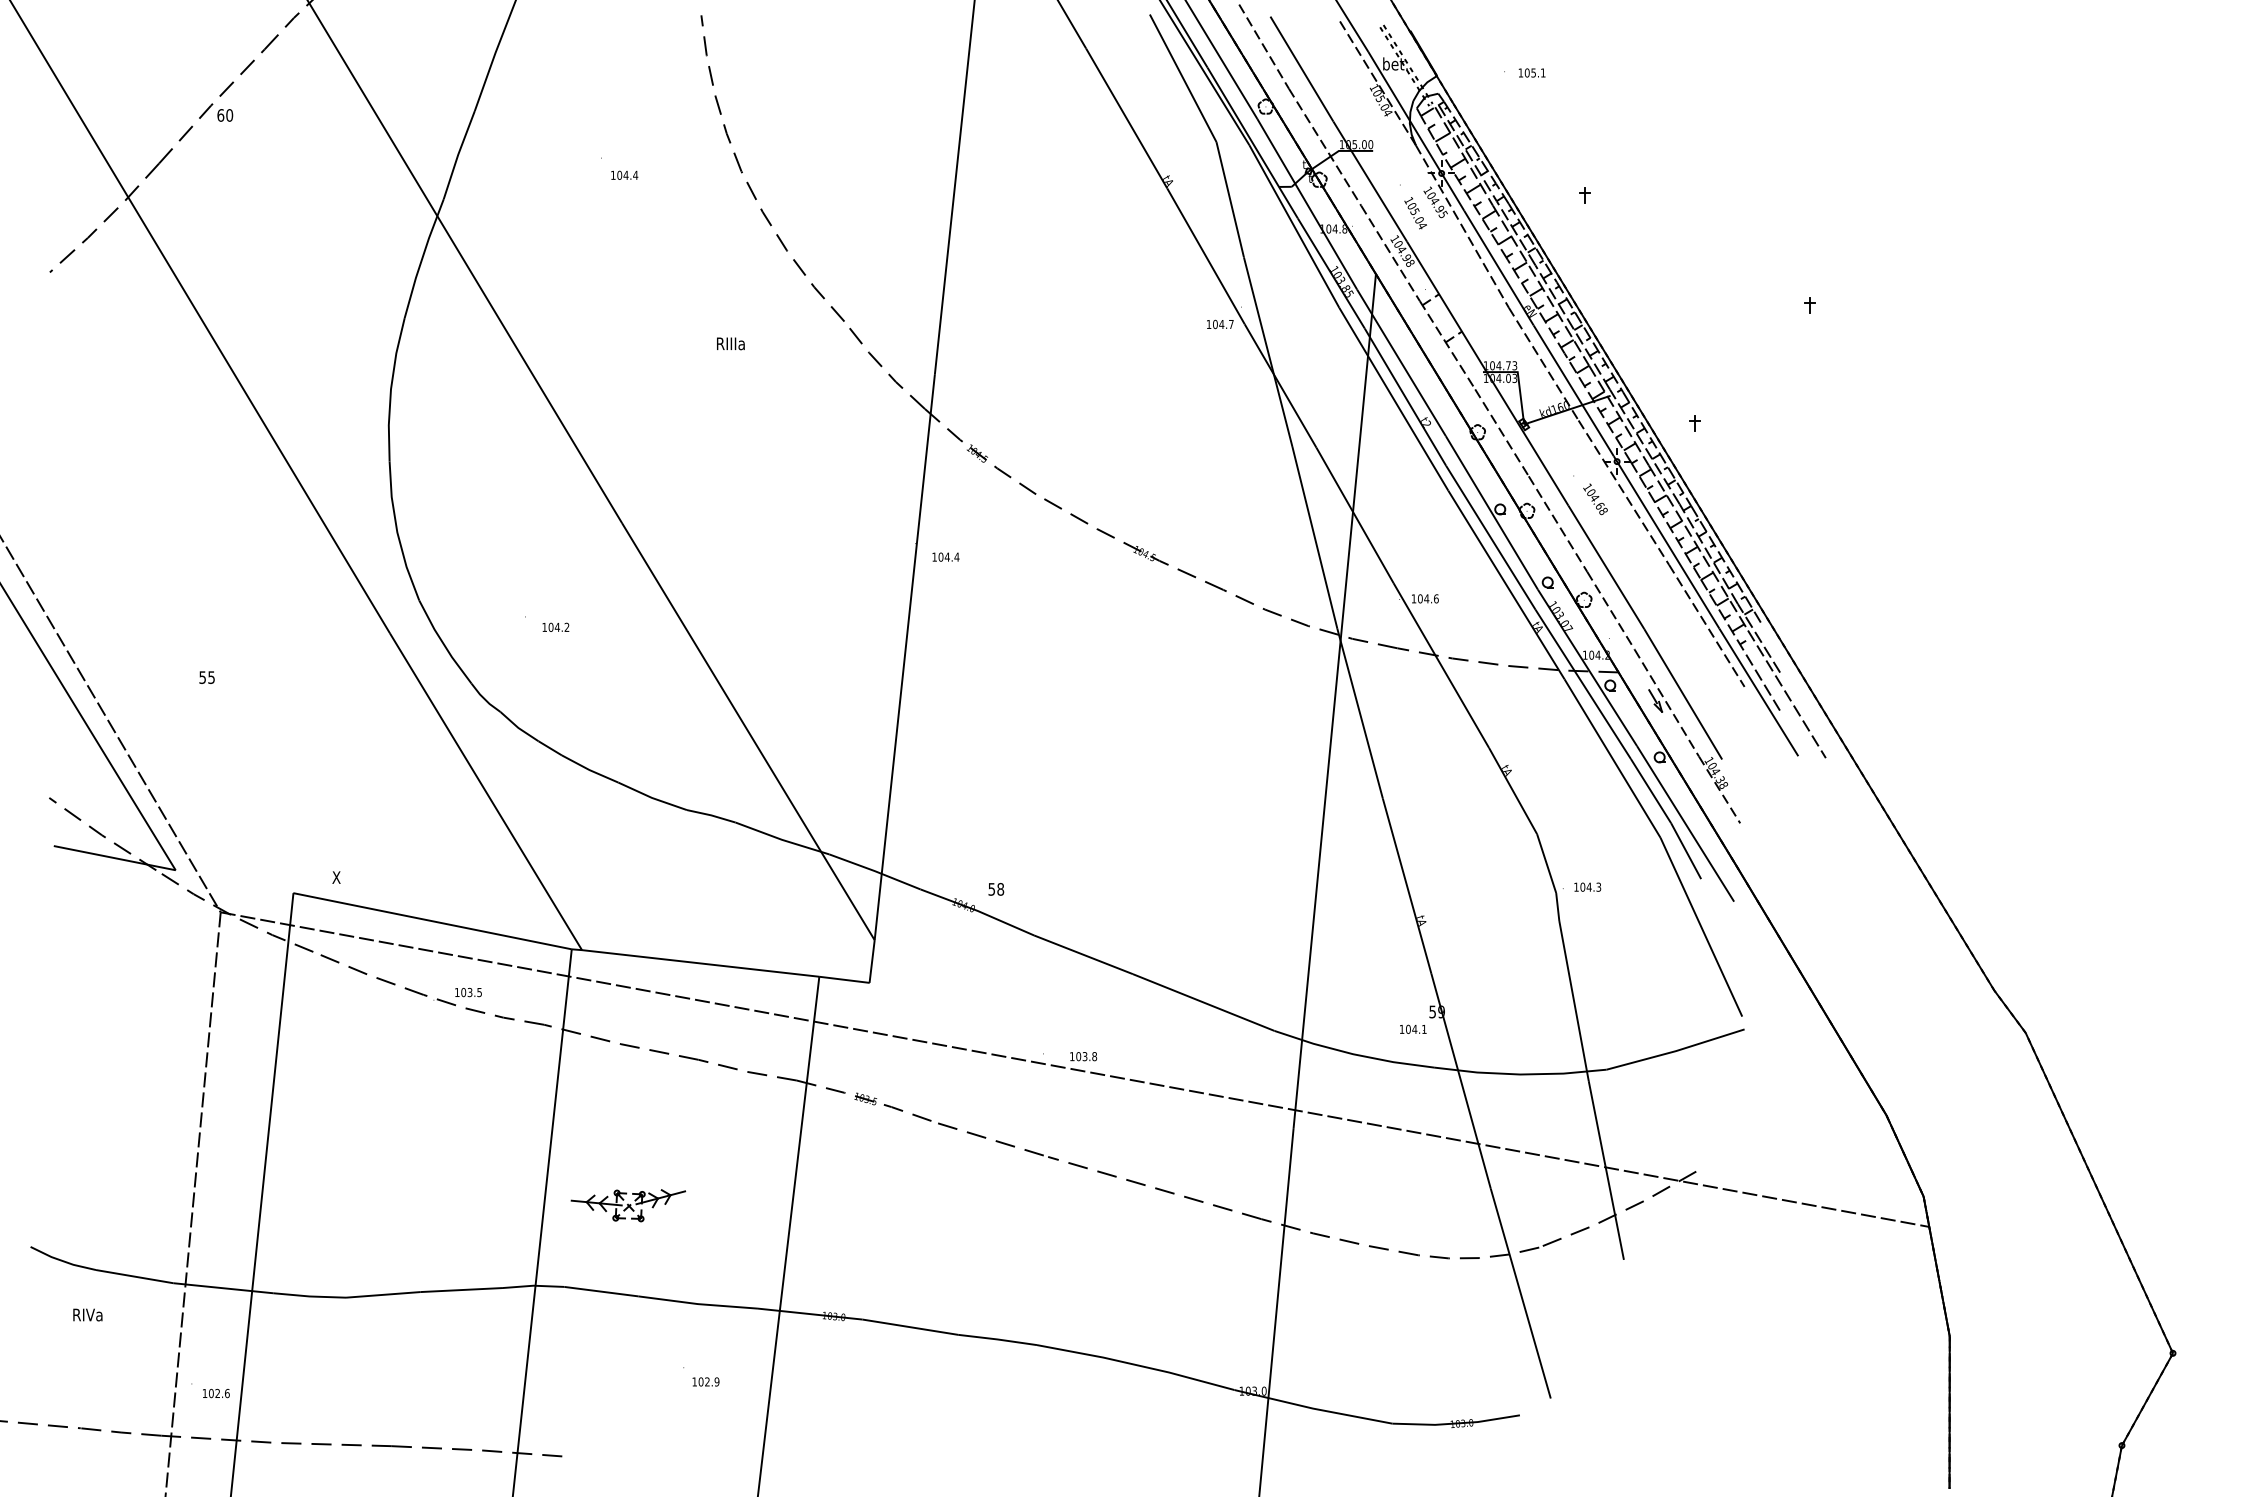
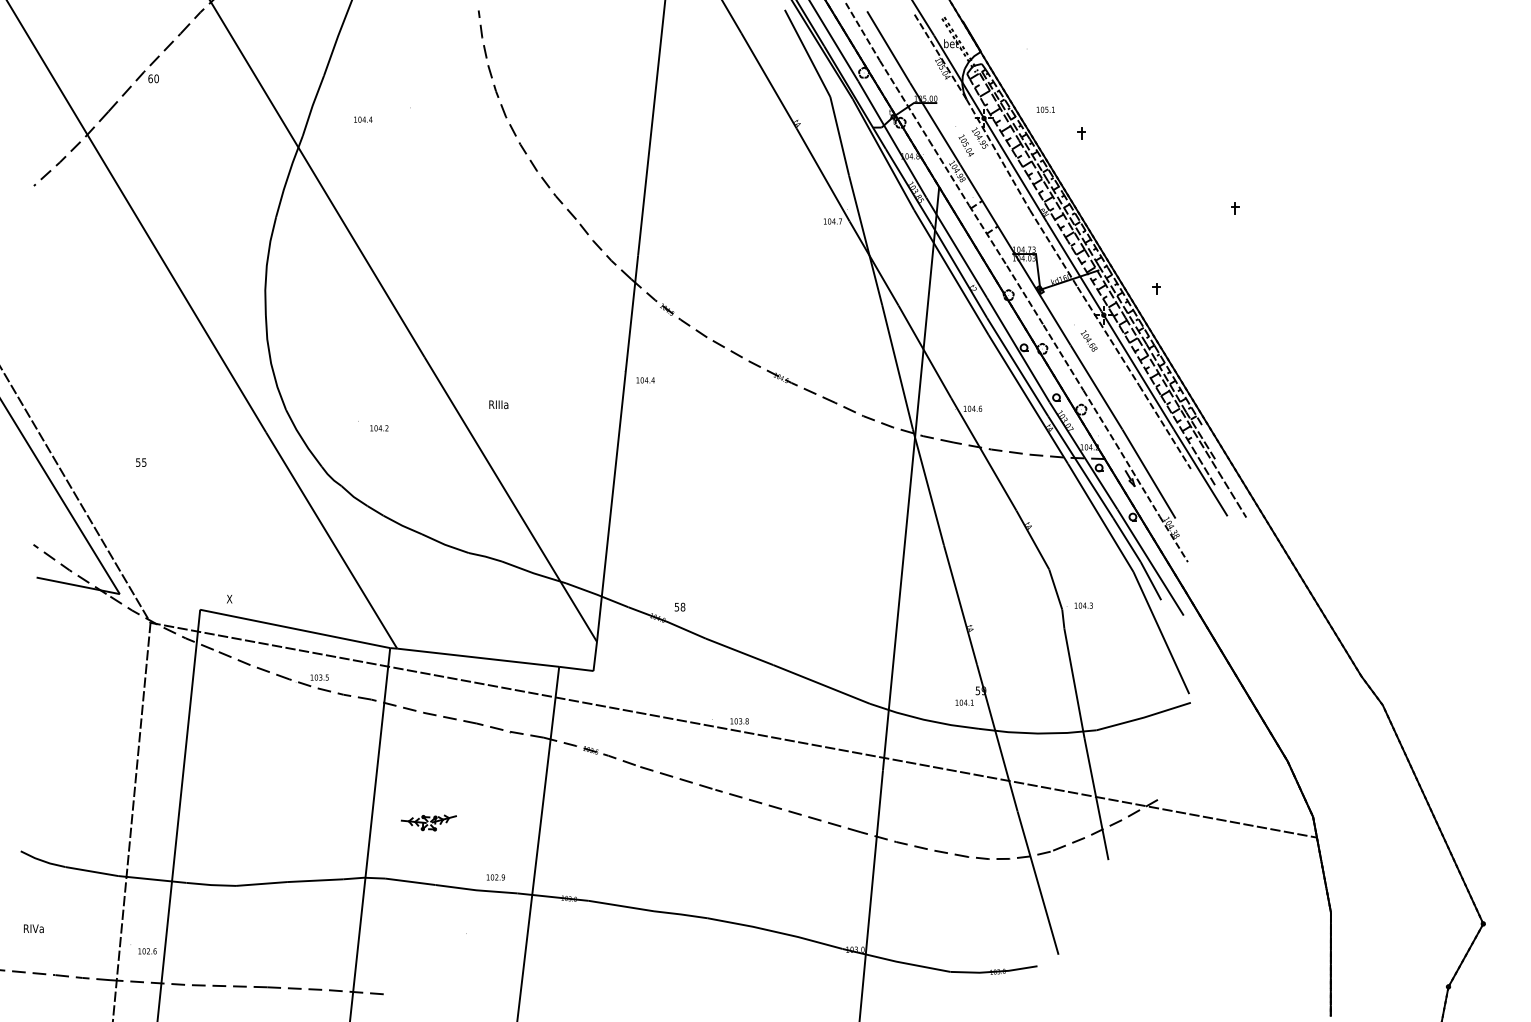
text: (1531, 72) -> (1045, 109), moved
text: (624, 175) -> (363, 119), moved
text: (730, 343) -> (498, 404), moved
part: (627, 1204) -> (428, 822), size x0.7
text: (87, 1314) -> (33, 928), moved
text: (705, 1382) -> (495, 877), moved

